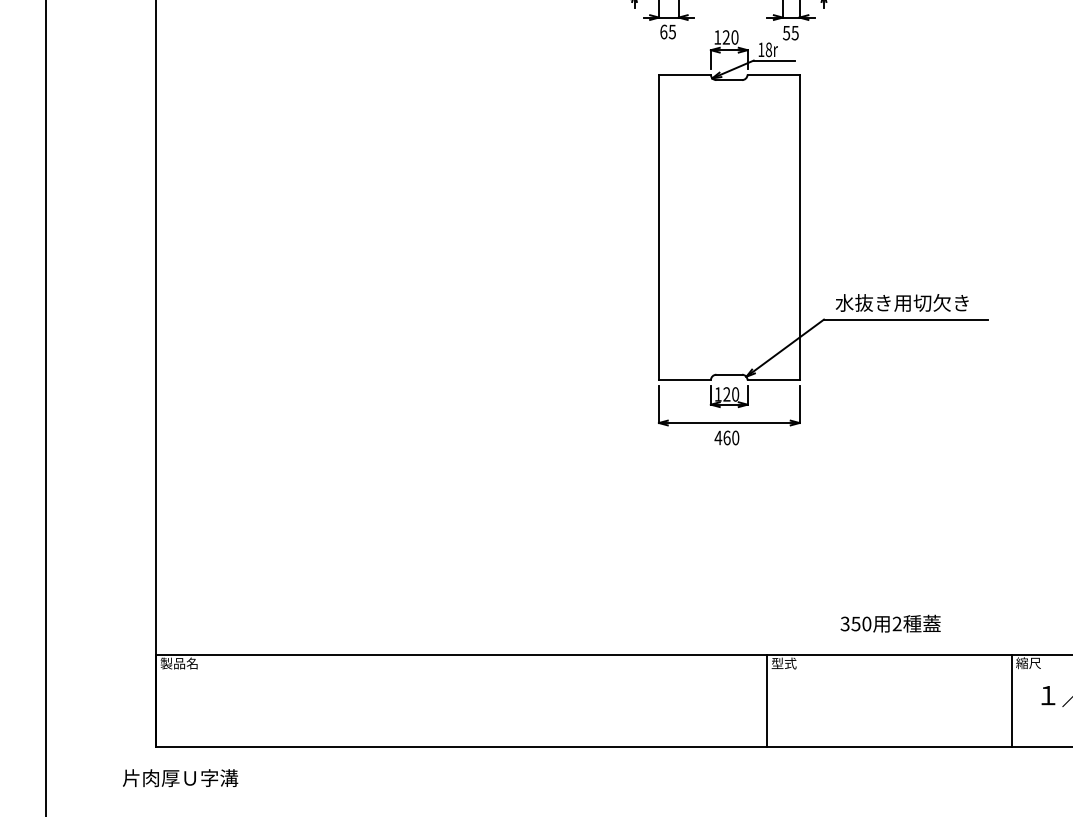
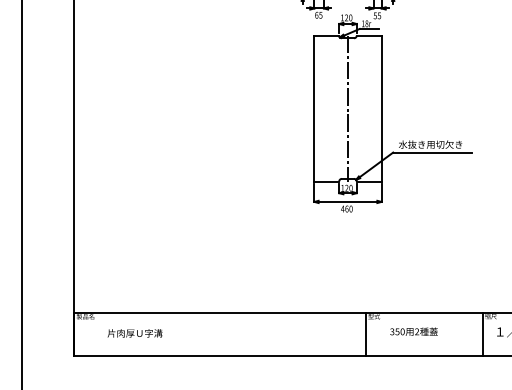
line: (728, 227) -> (347, 108), added
text: (889, 623) -> (413, 331), moved
text: (179, 778) -> (134, 333), moved

